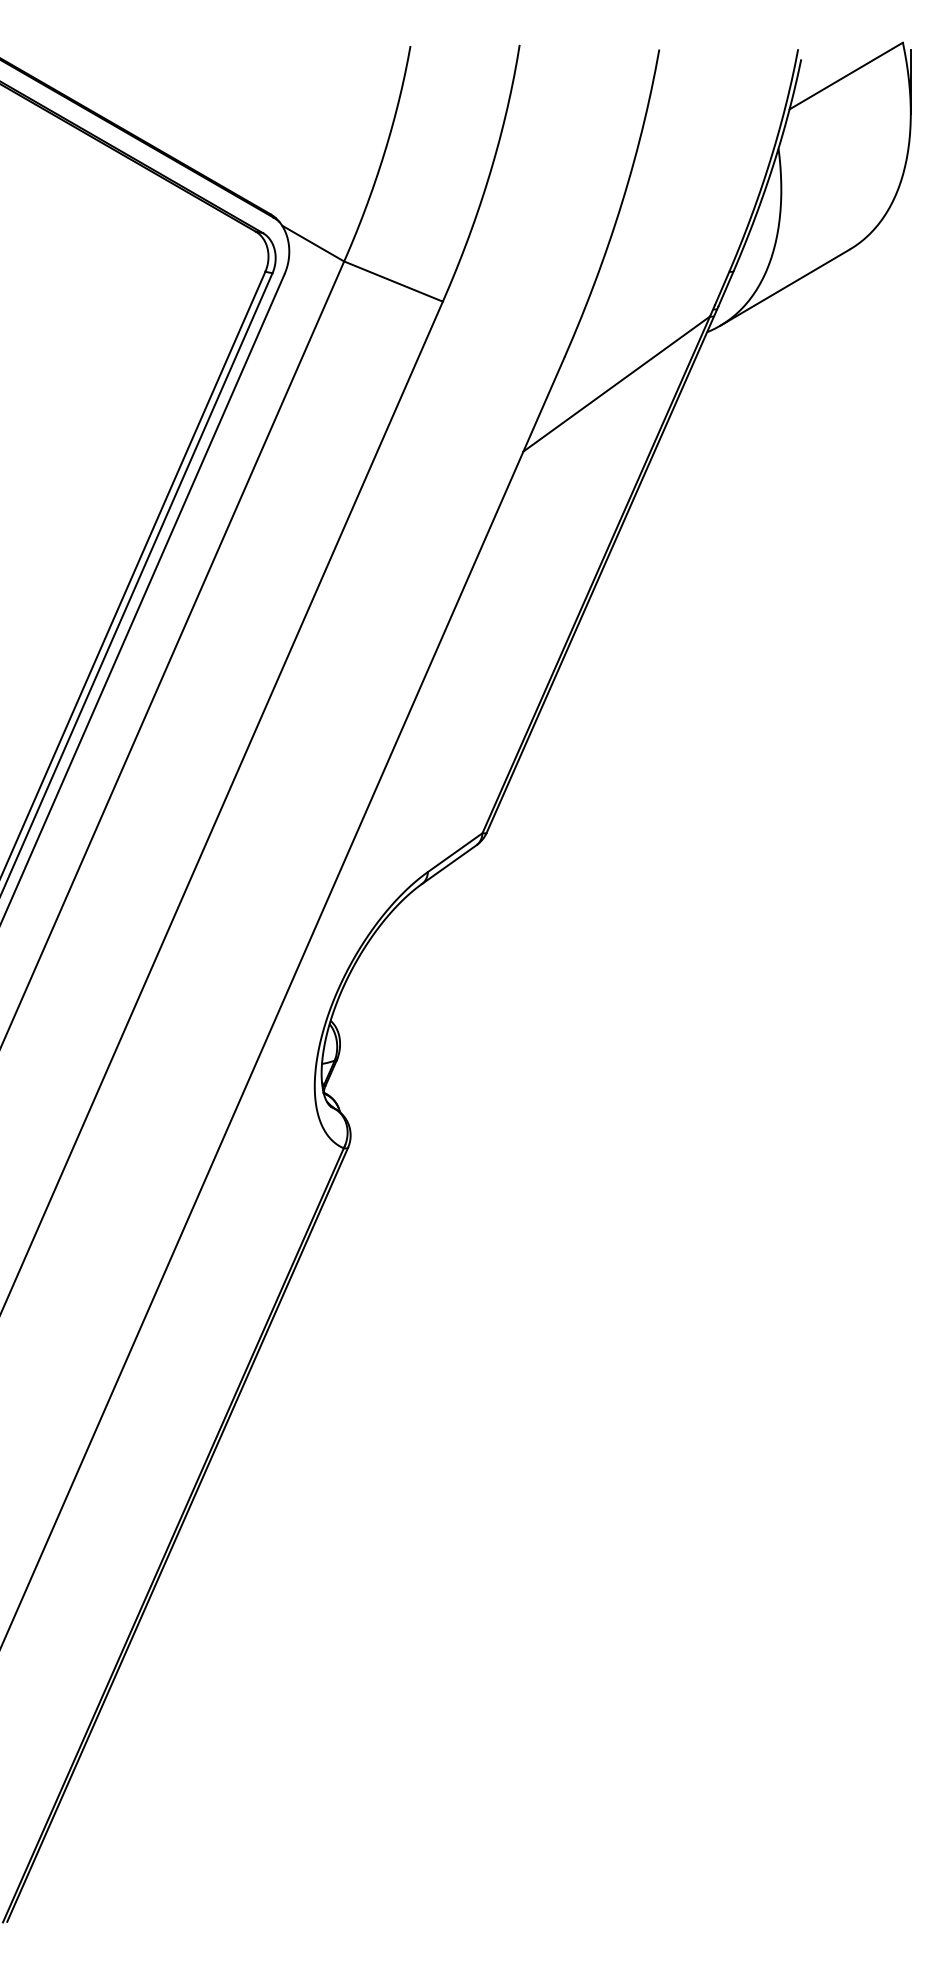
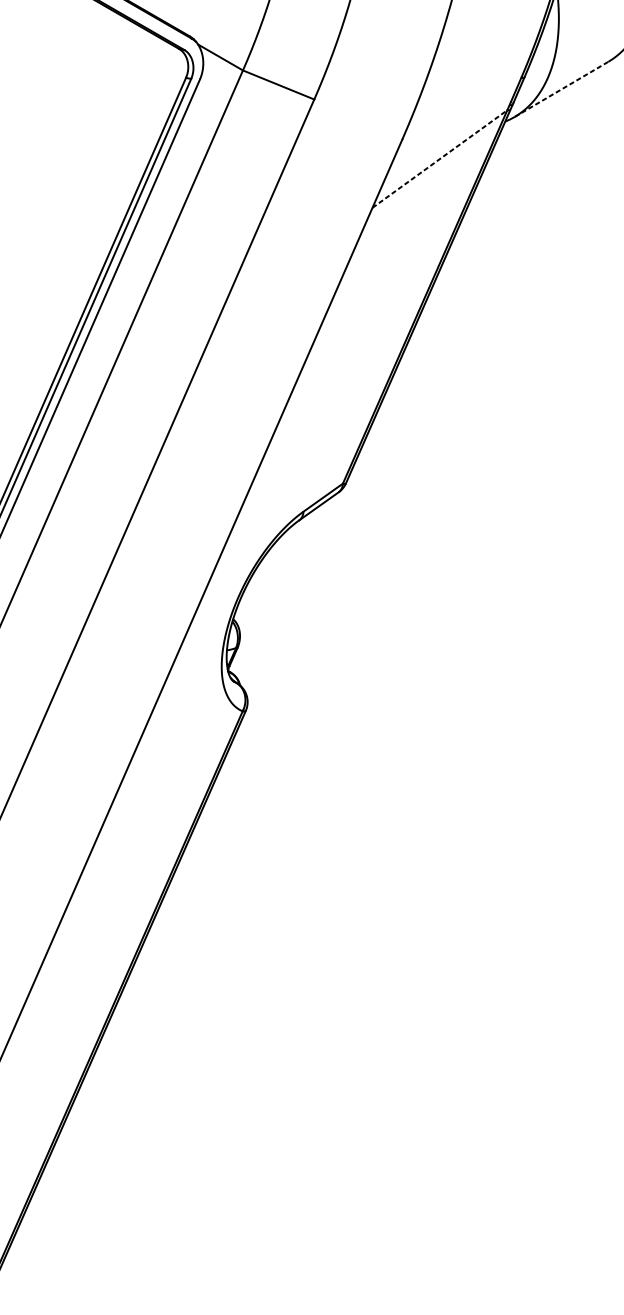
line: (785, 287) -> (561, 89), solid -> dashed
line: (617, 383) -> (440, 158), solid -> dashed

